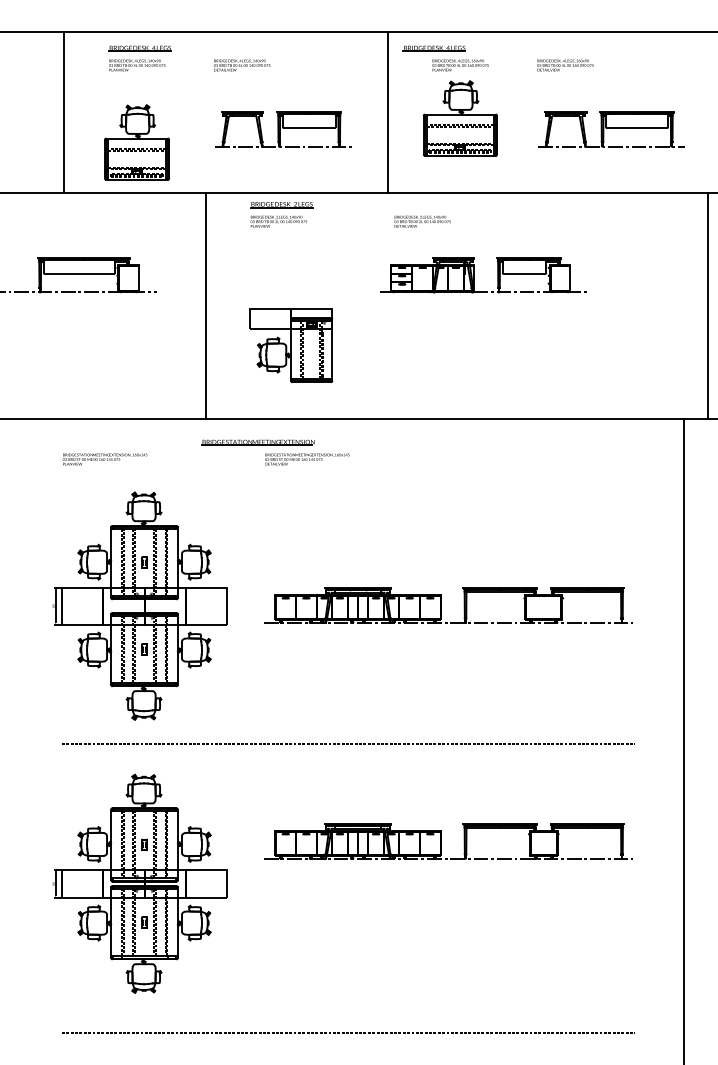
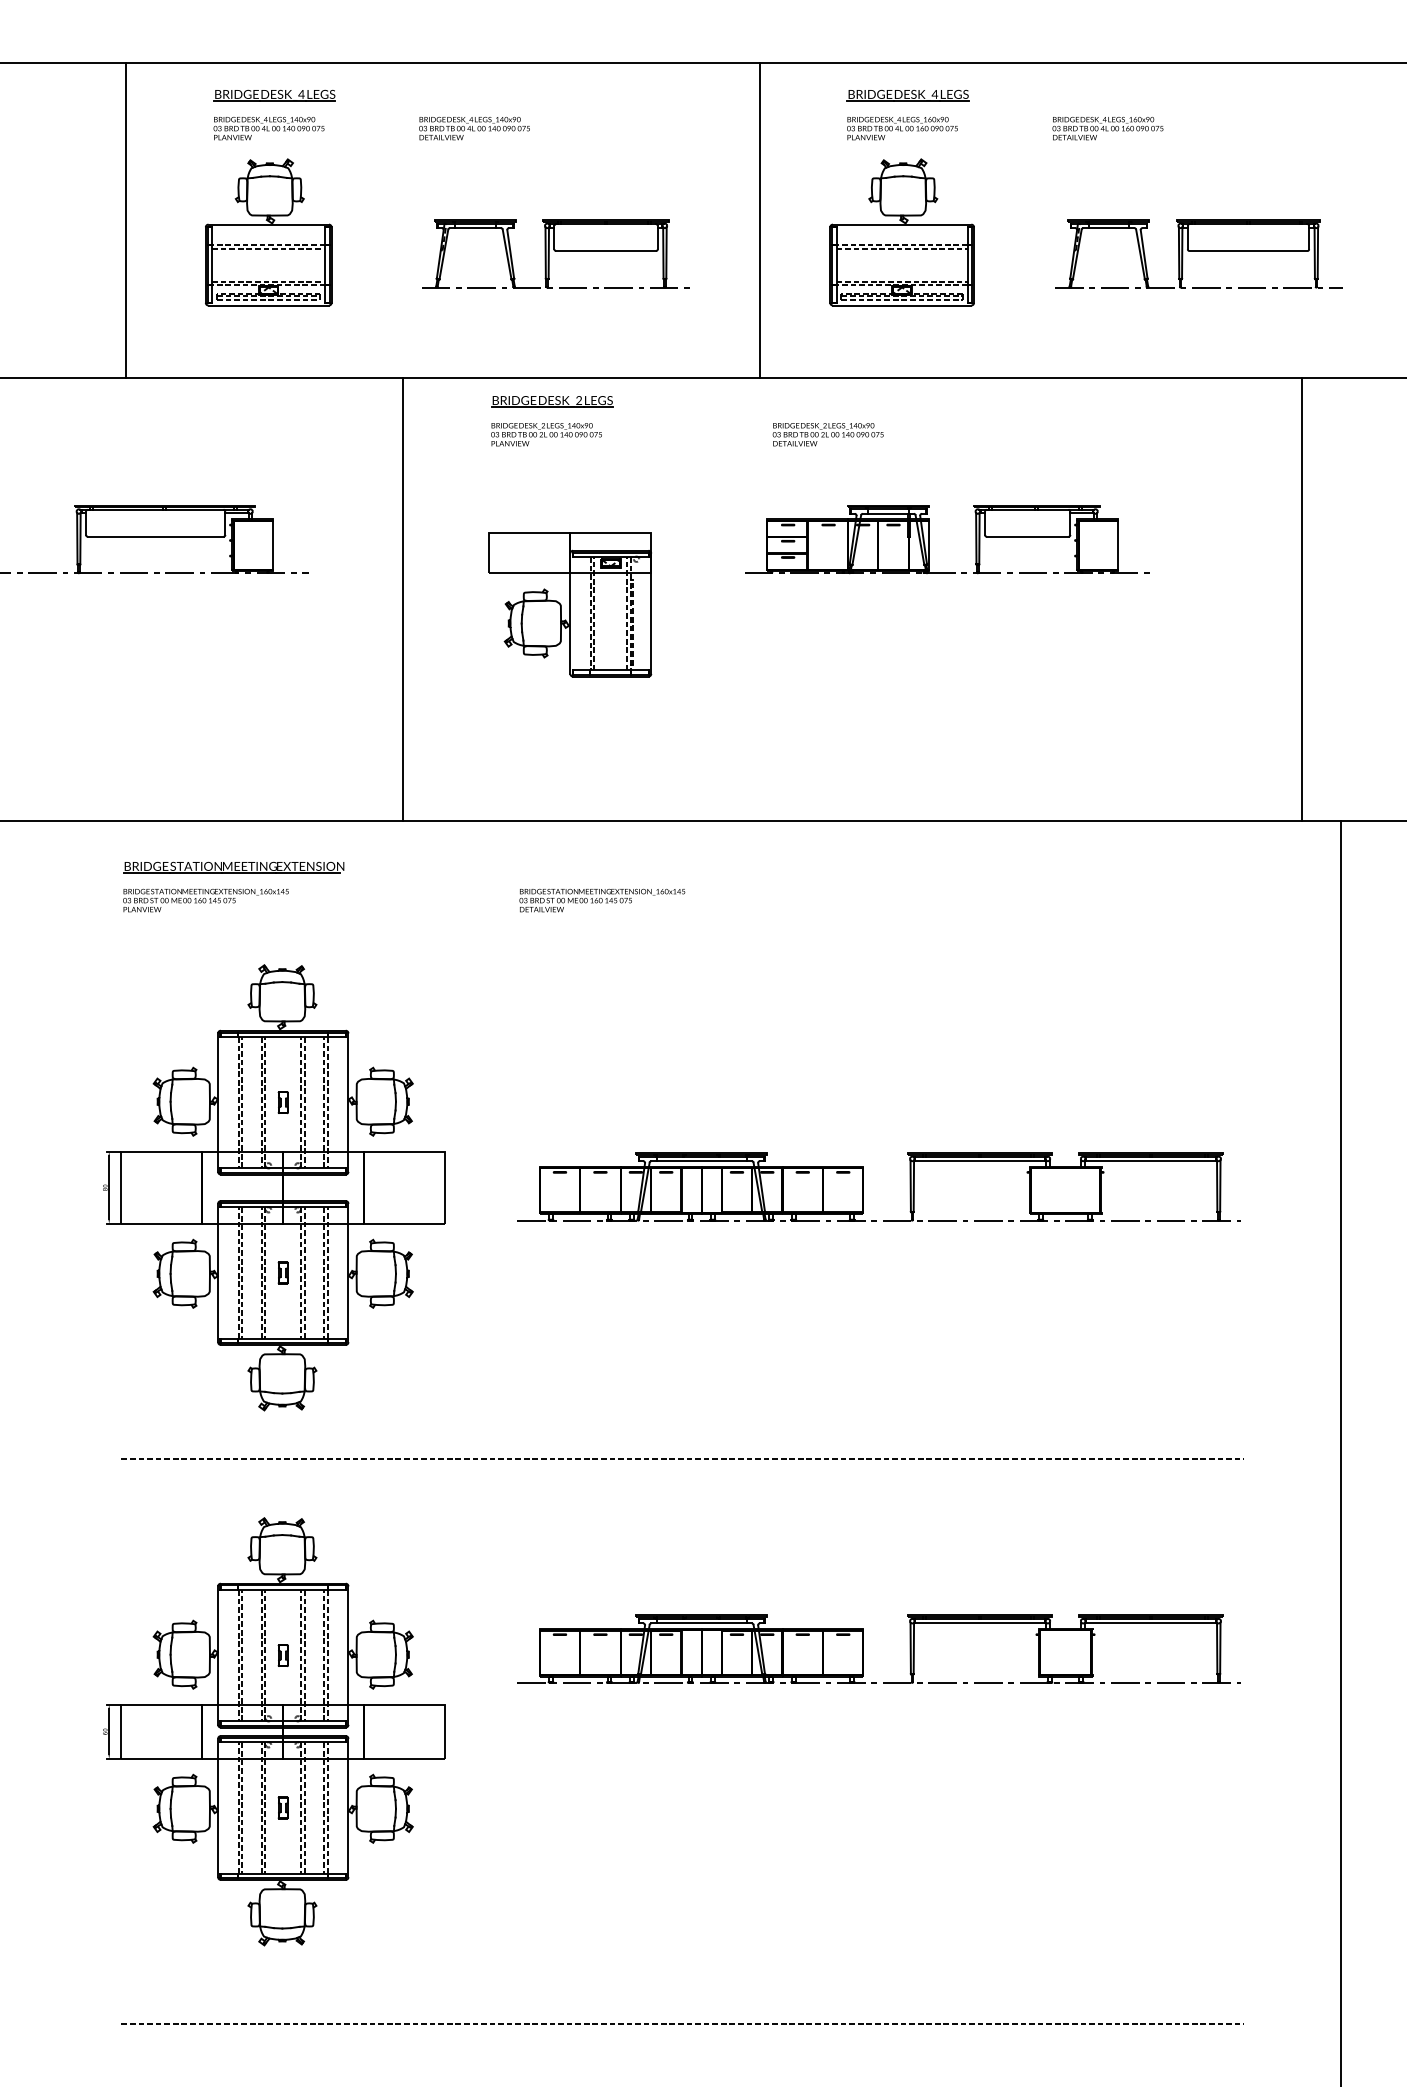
part: (433, 48) -> (906, 95), moved
part: (136, 142) -> (267, 232), moved
line: (707, 306) -> (1302, 600), moved
part: (291, 345) -> (571, 604), moved
part: (257, 442) -> (232, 867), moved

